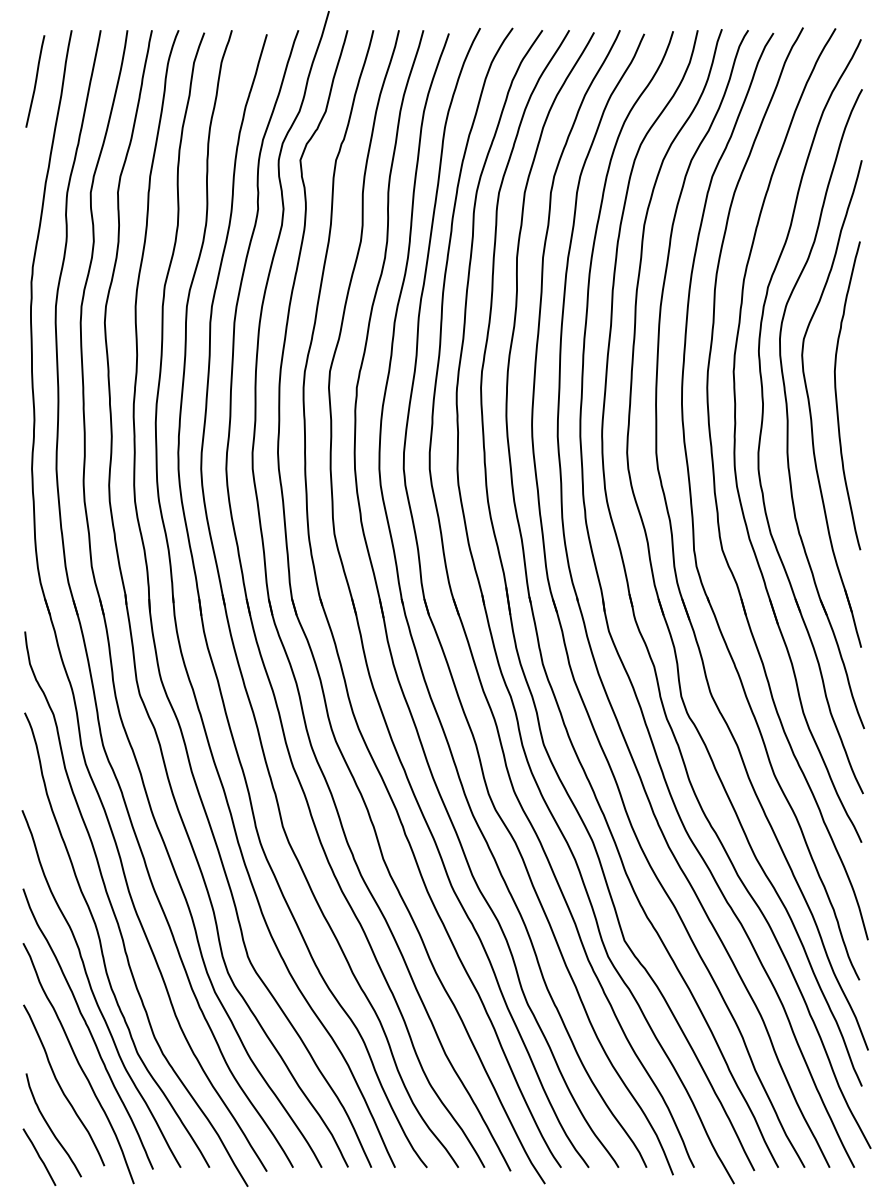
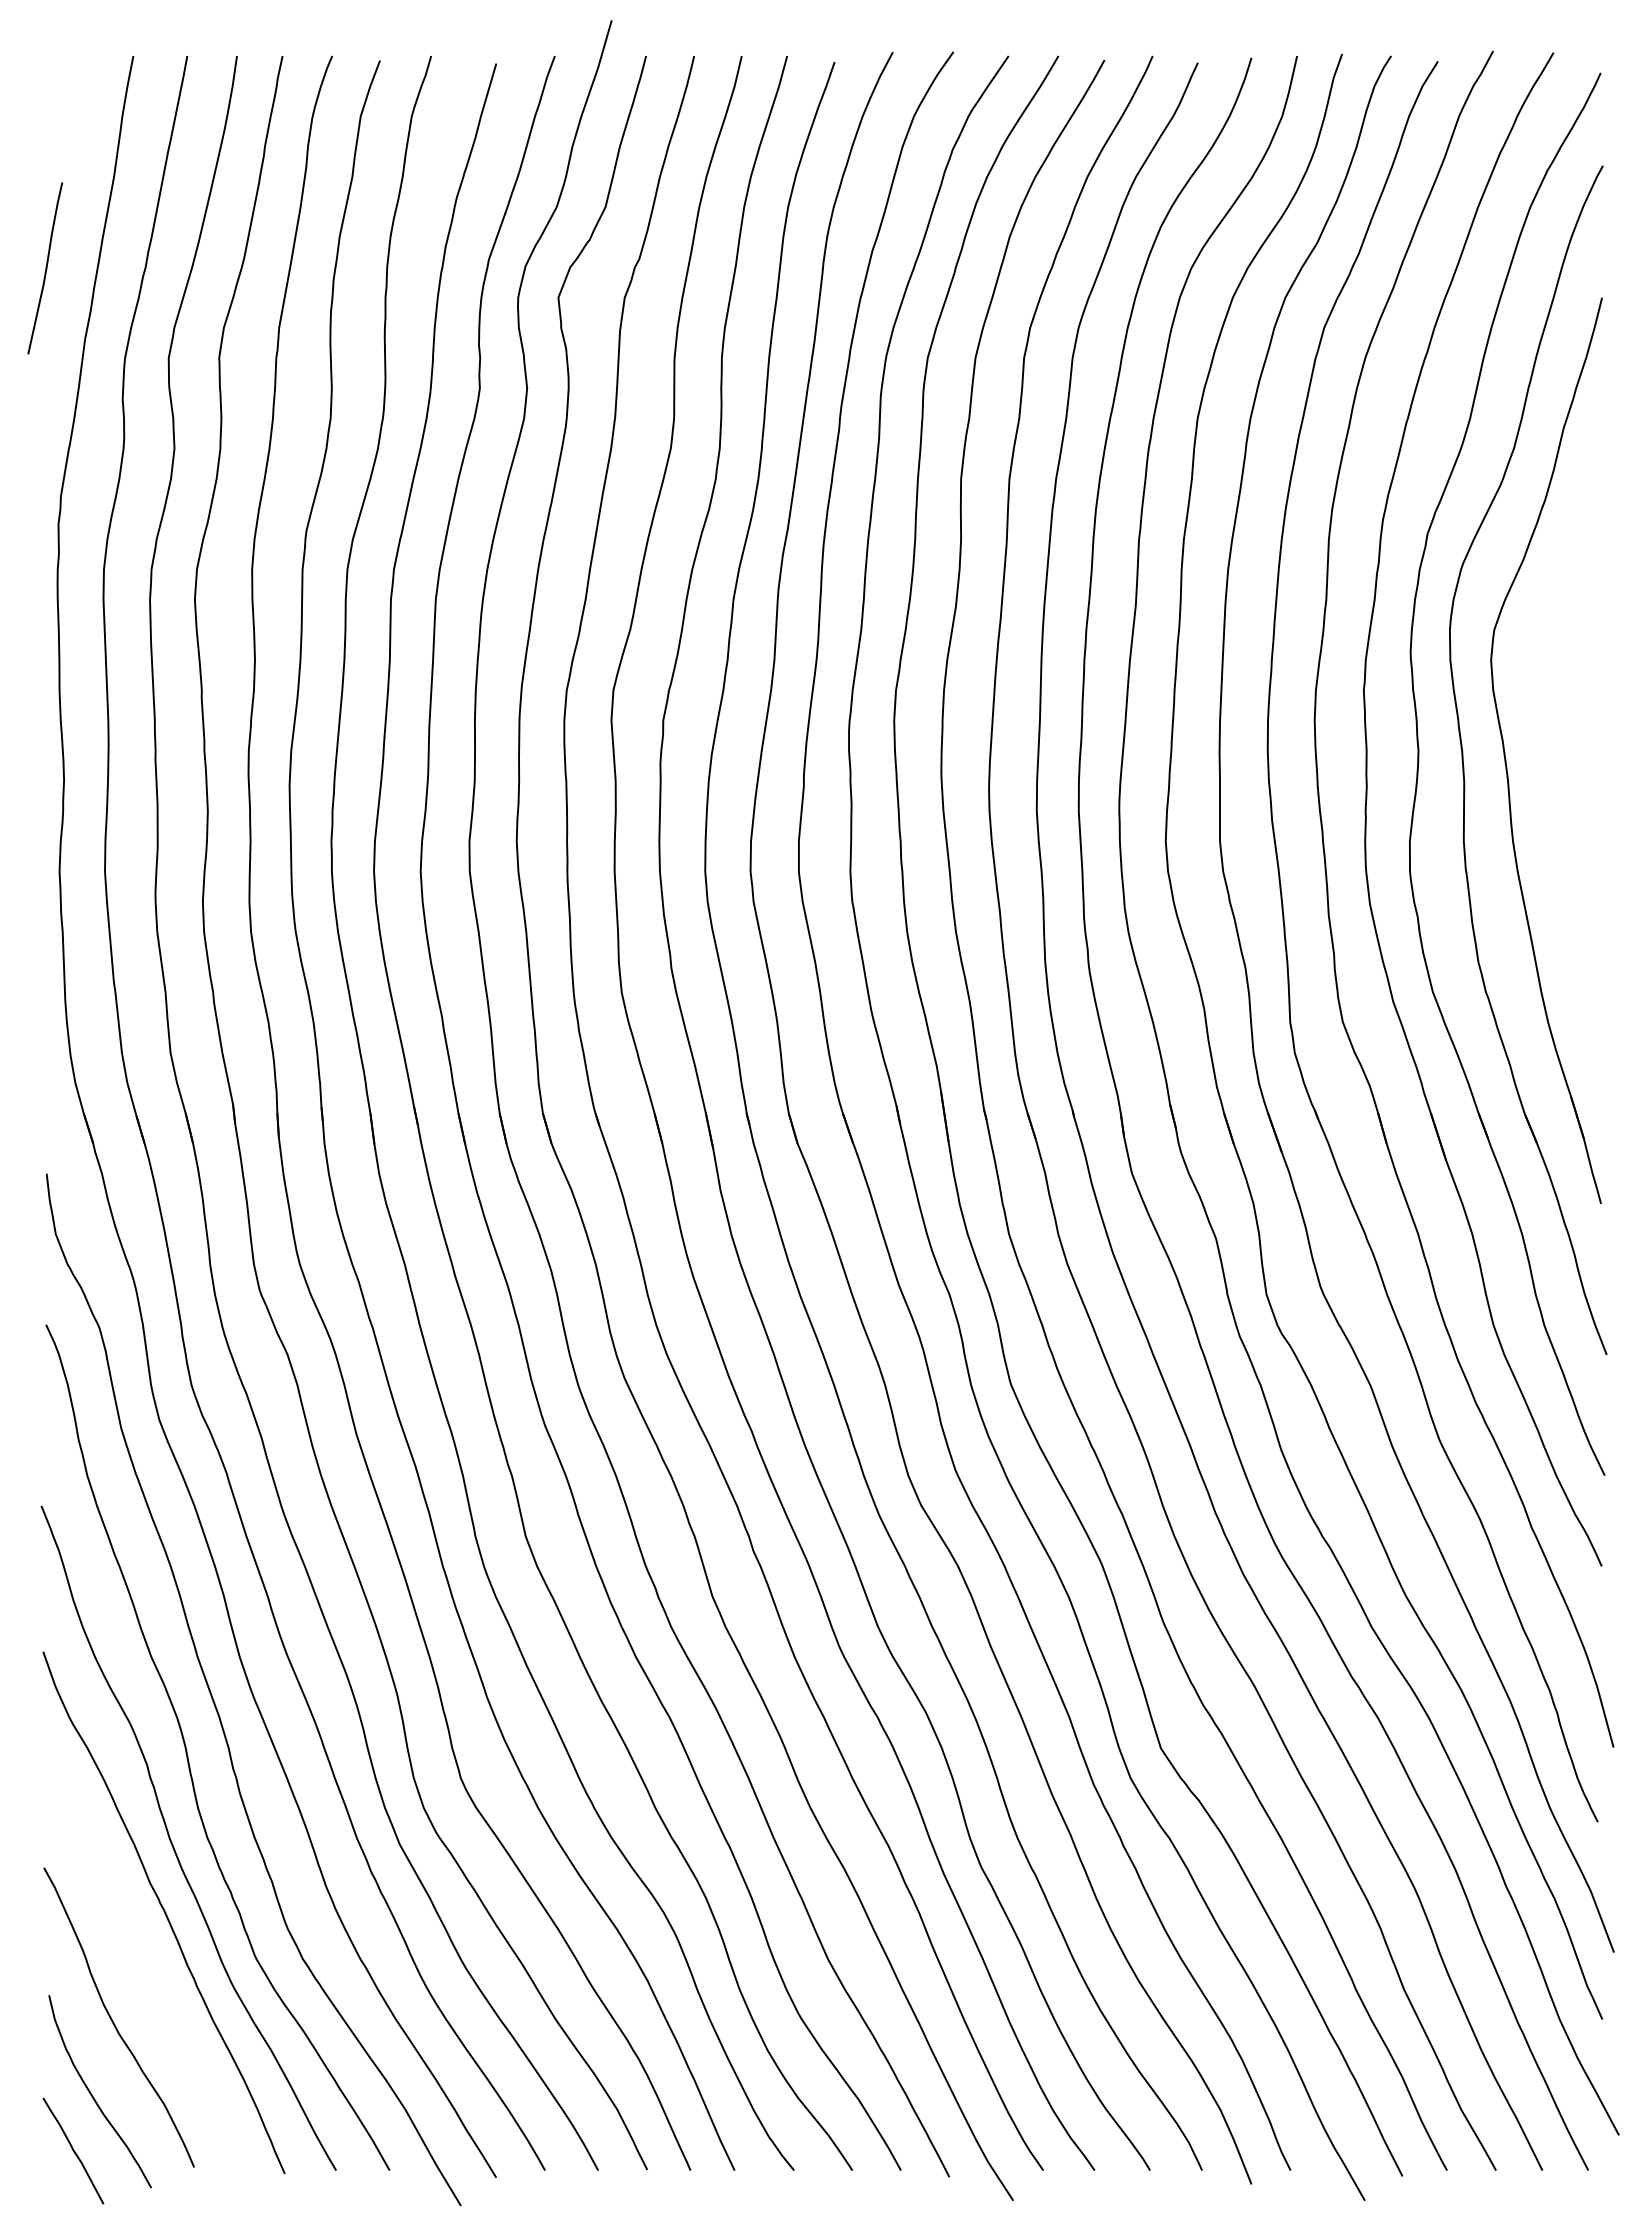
line: (35, 81) -> (45, 268), moved
curve: (837, 397) -> (1556, 738), removed
curve: (78, 1063) -> (145, 1976), removed

